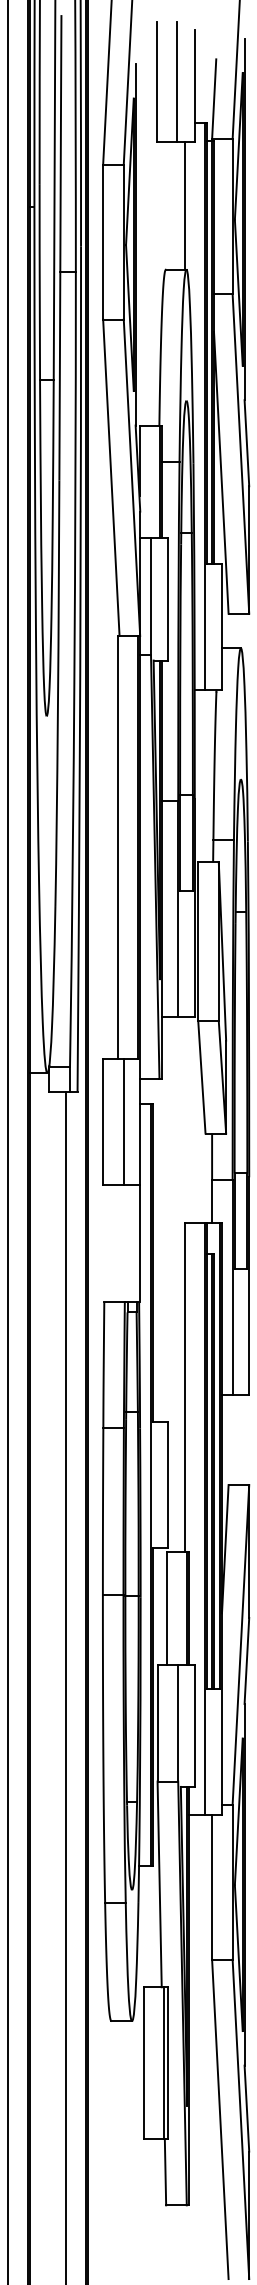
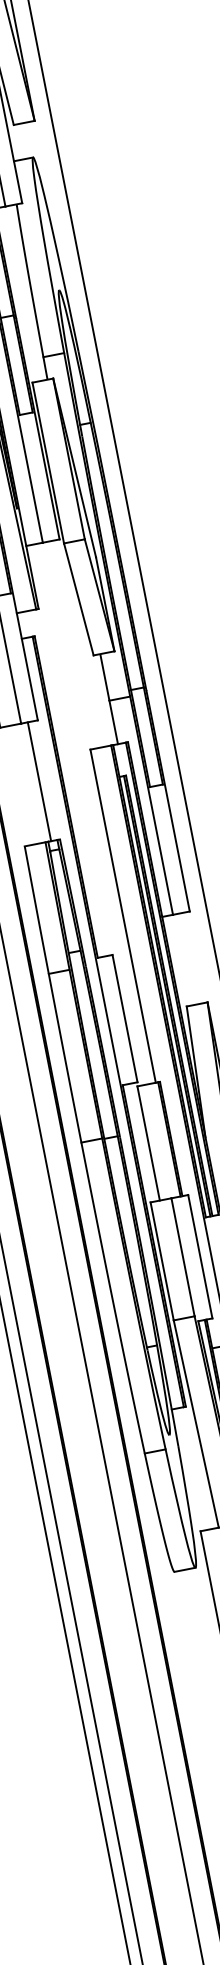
line: (140, 1243) -> (39, 781), moved

